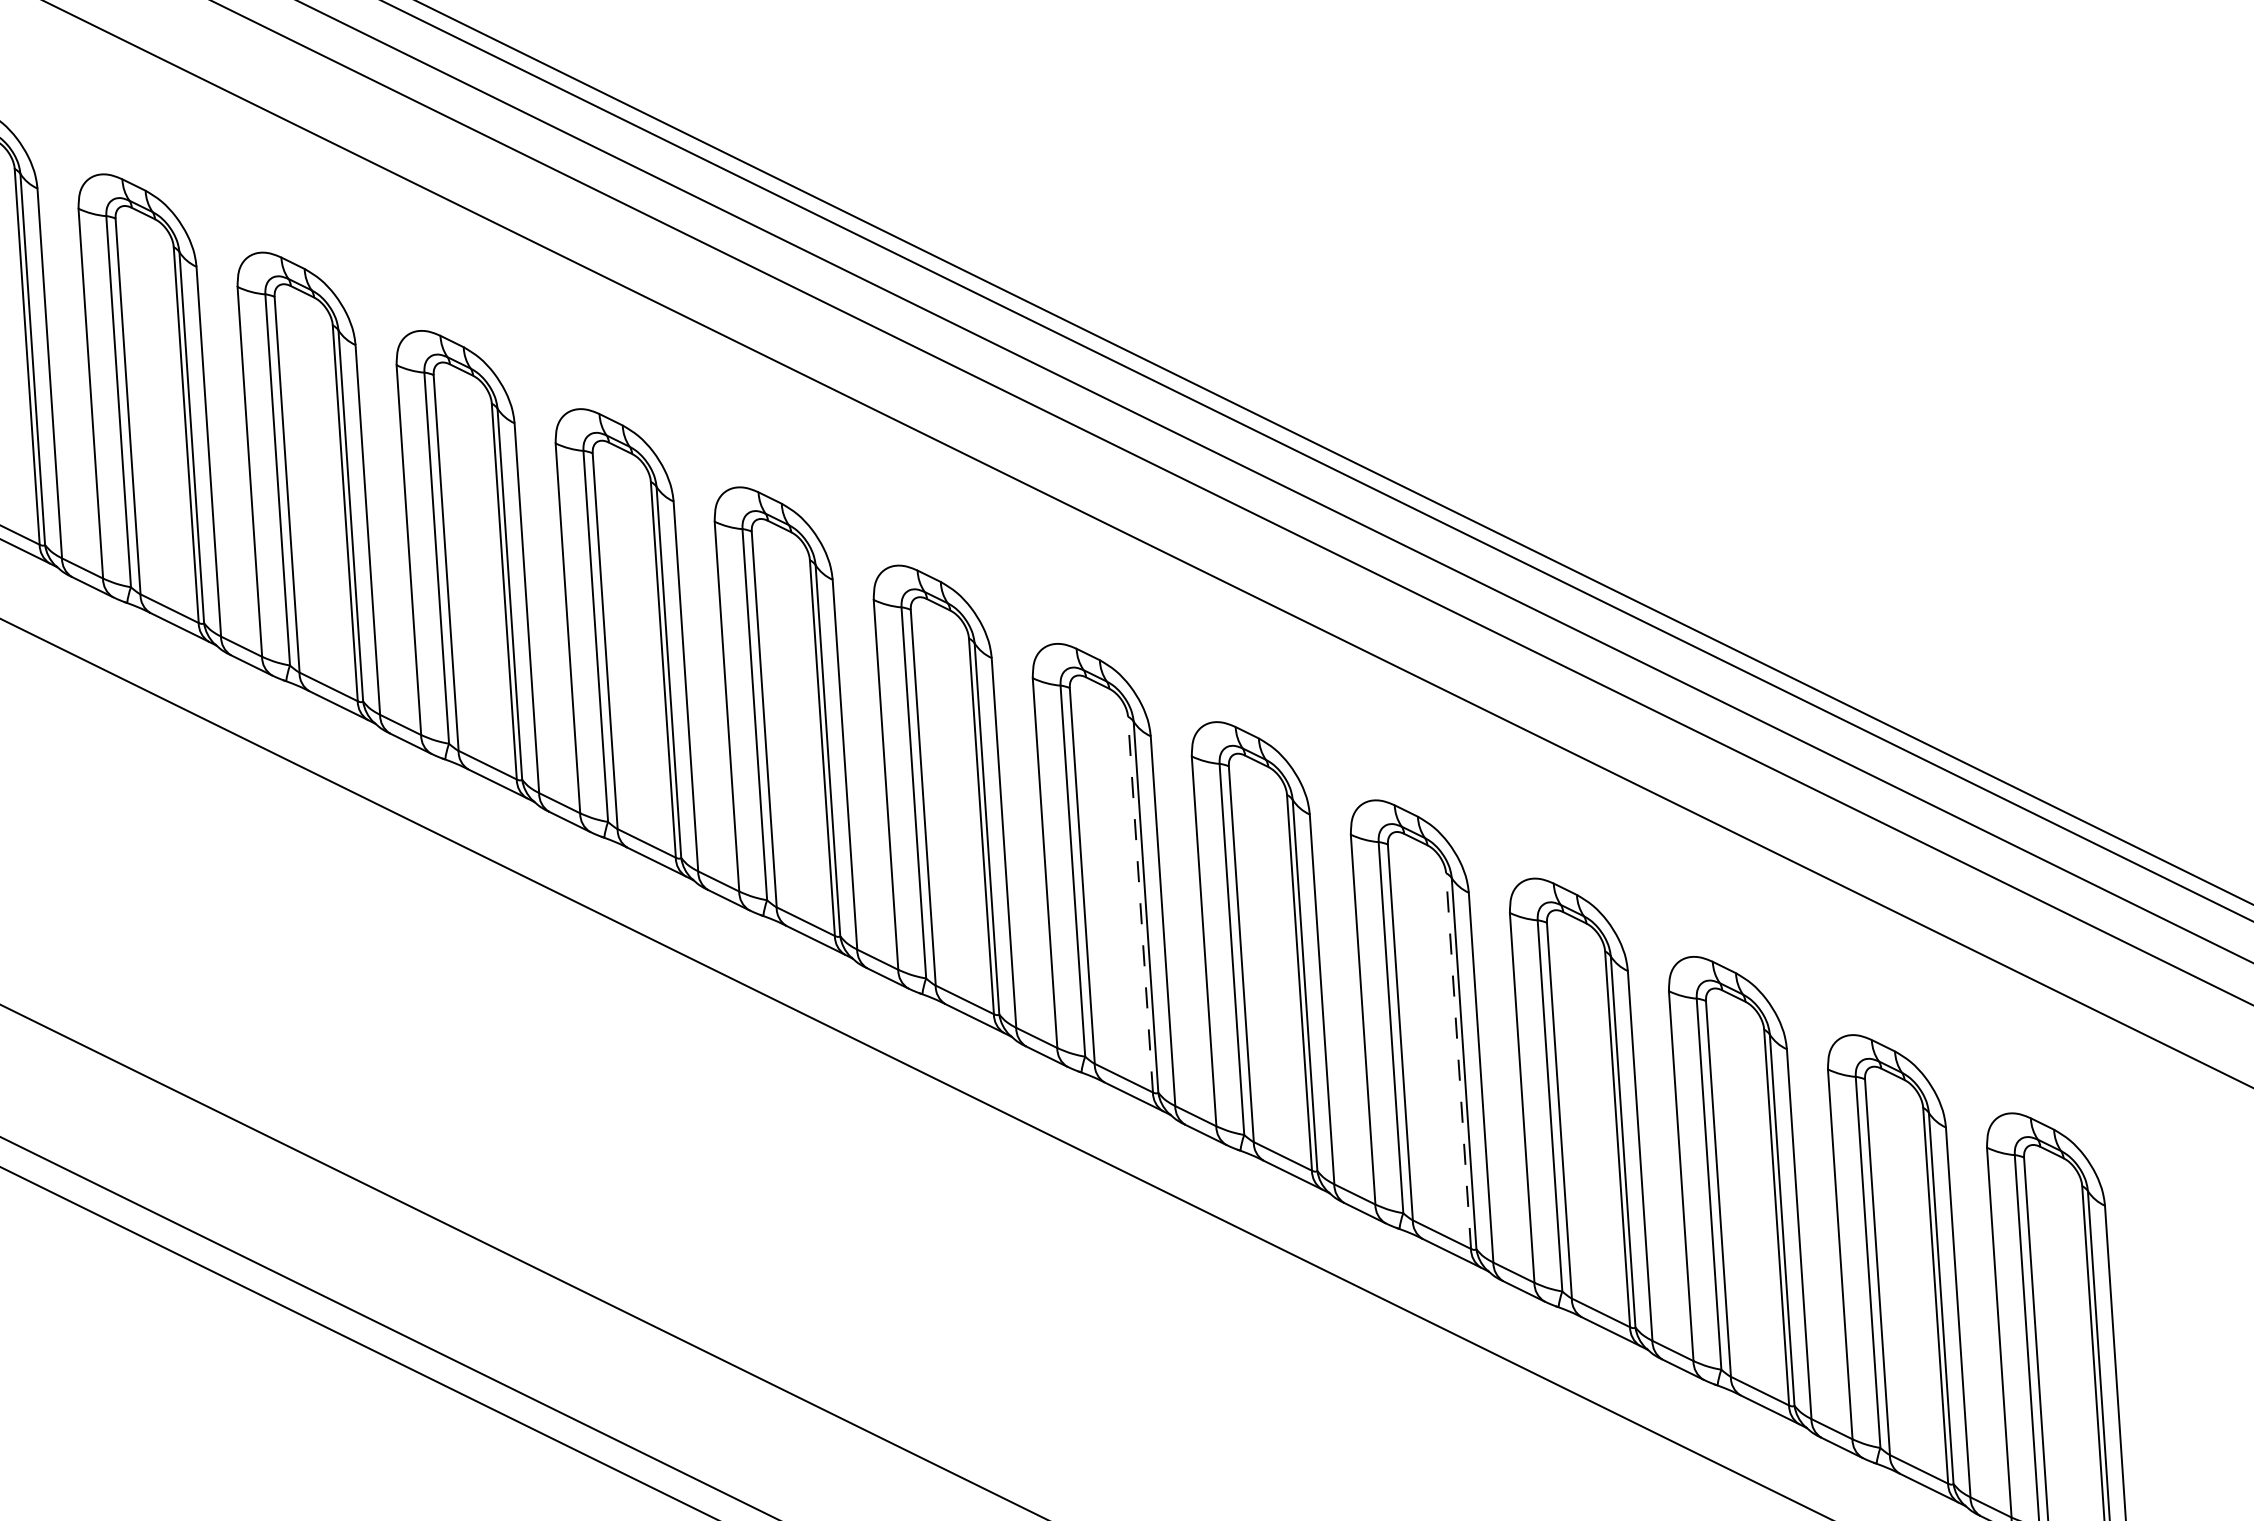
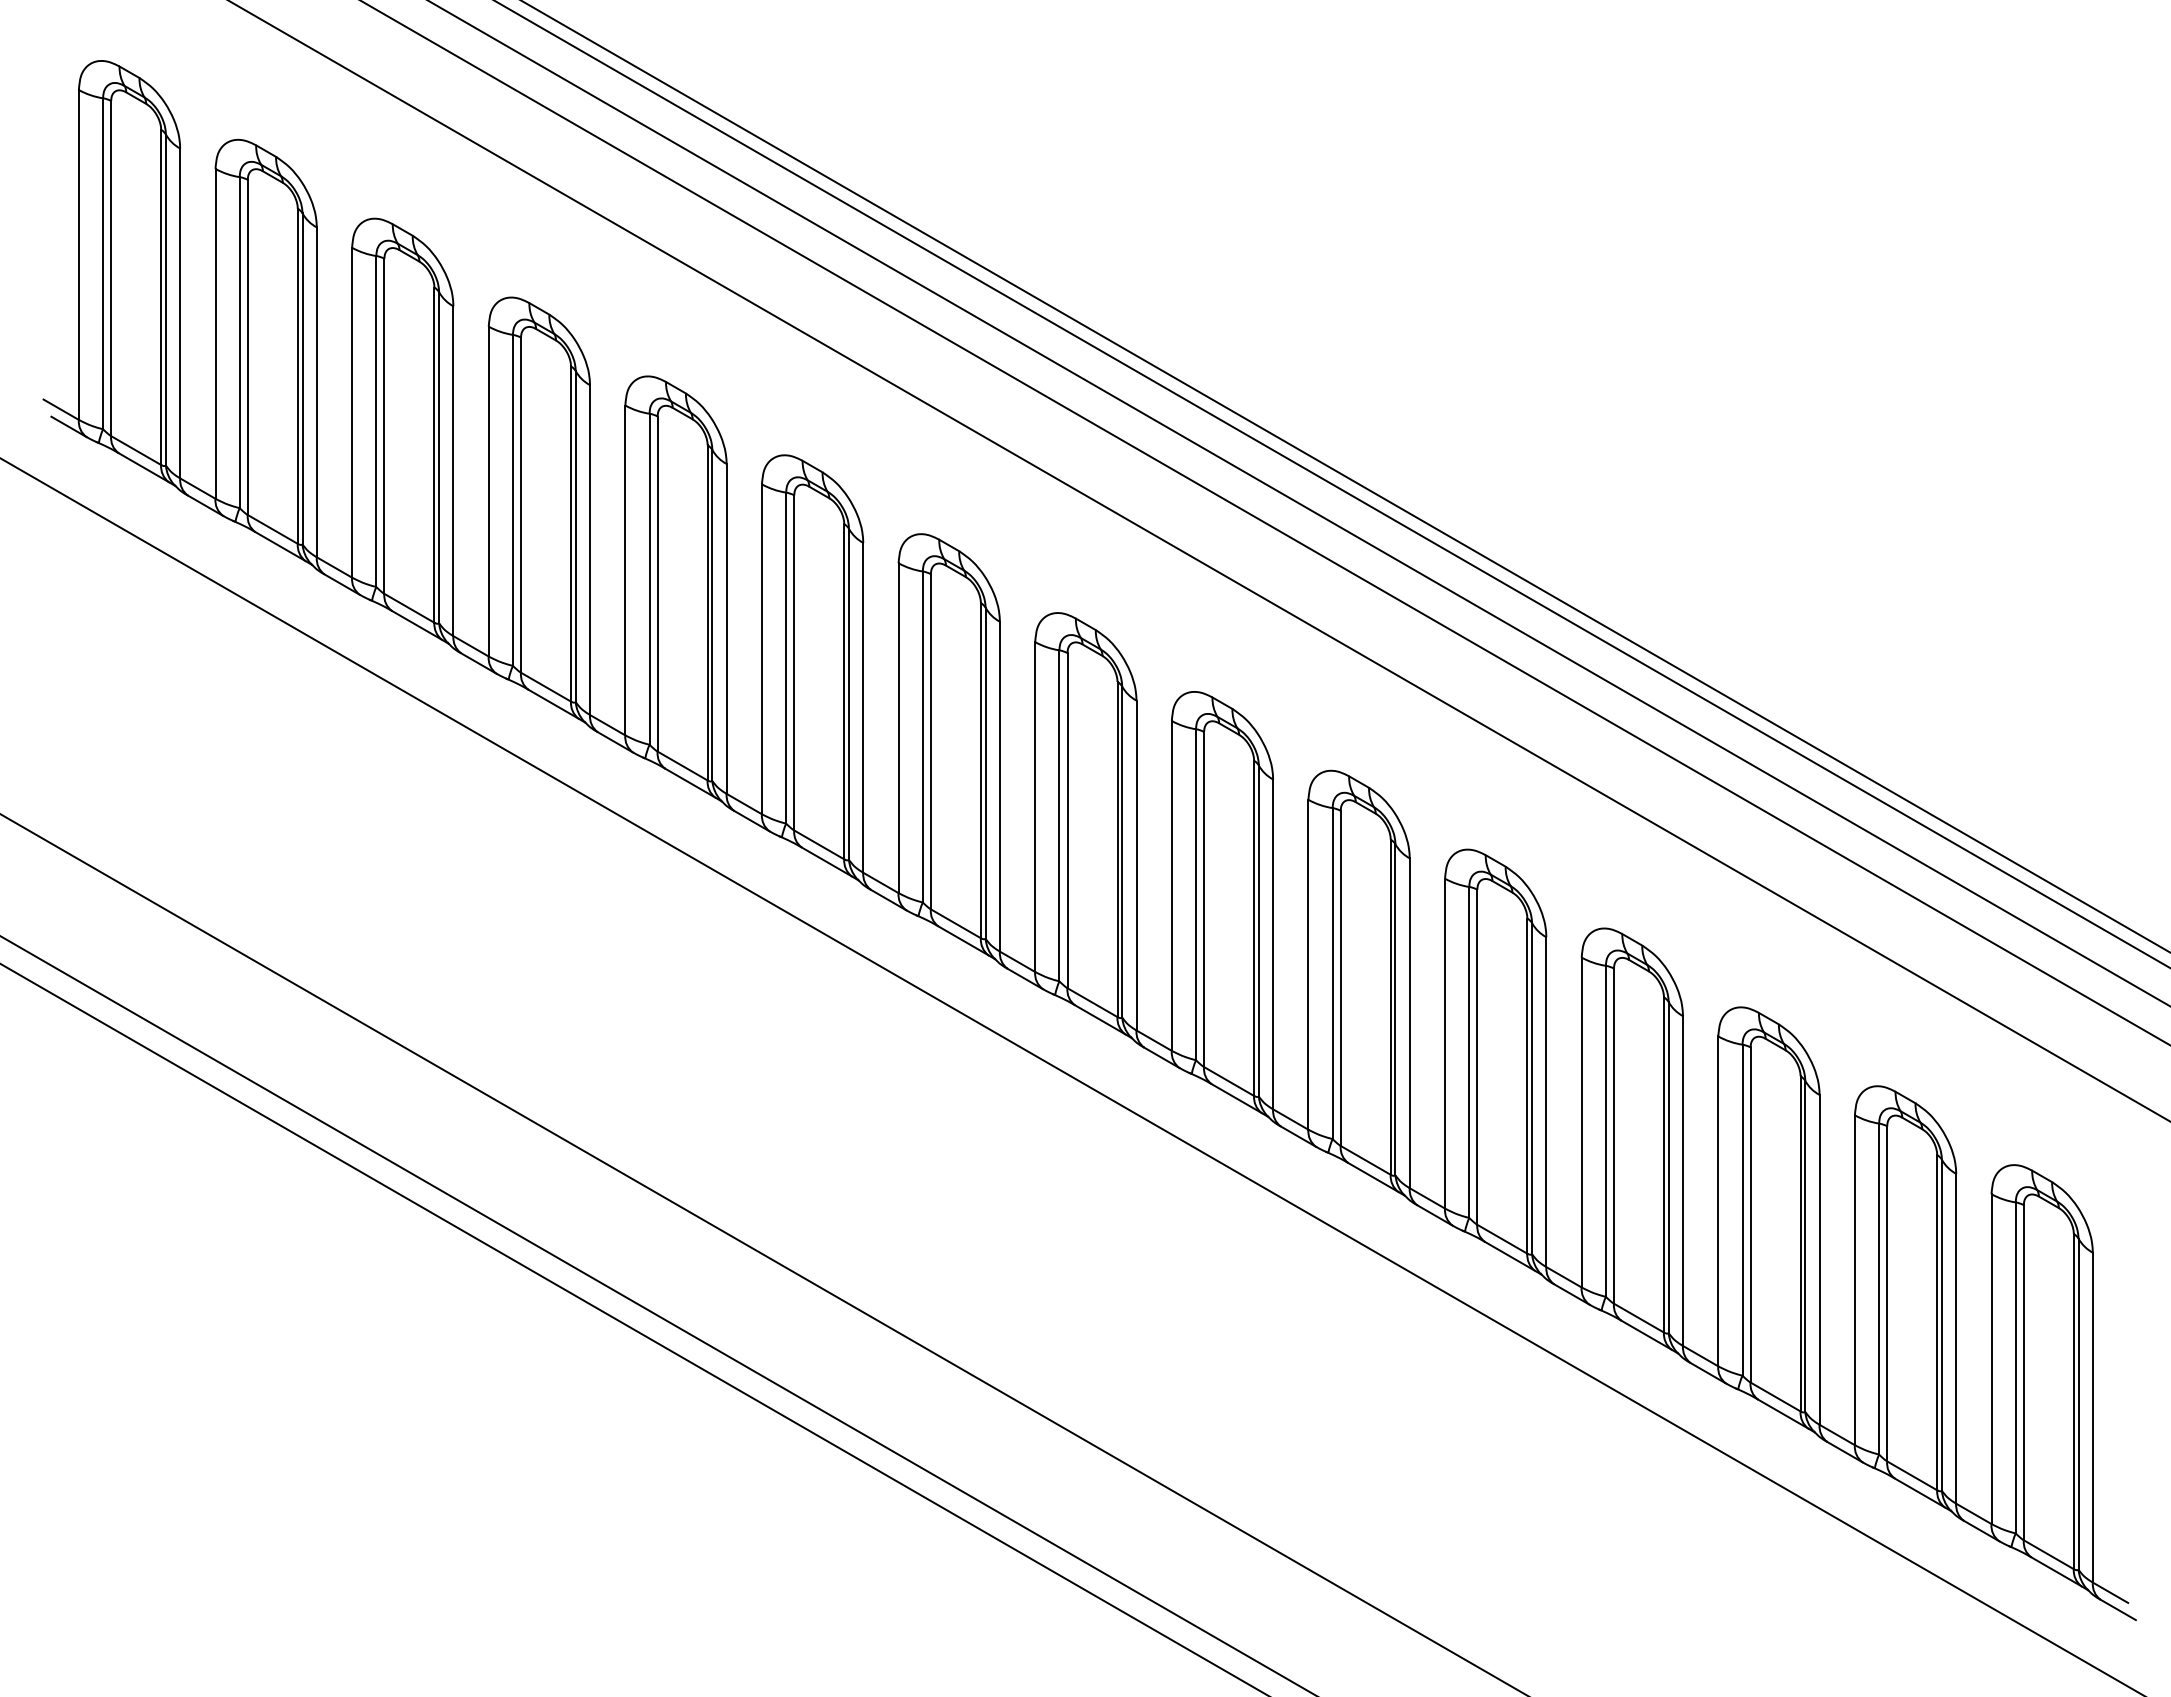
line: (1140, 904) -> (1254, 928), dashed -> solid
line: (1458, 1061) -> (1527, 1086), dashed -> solid

